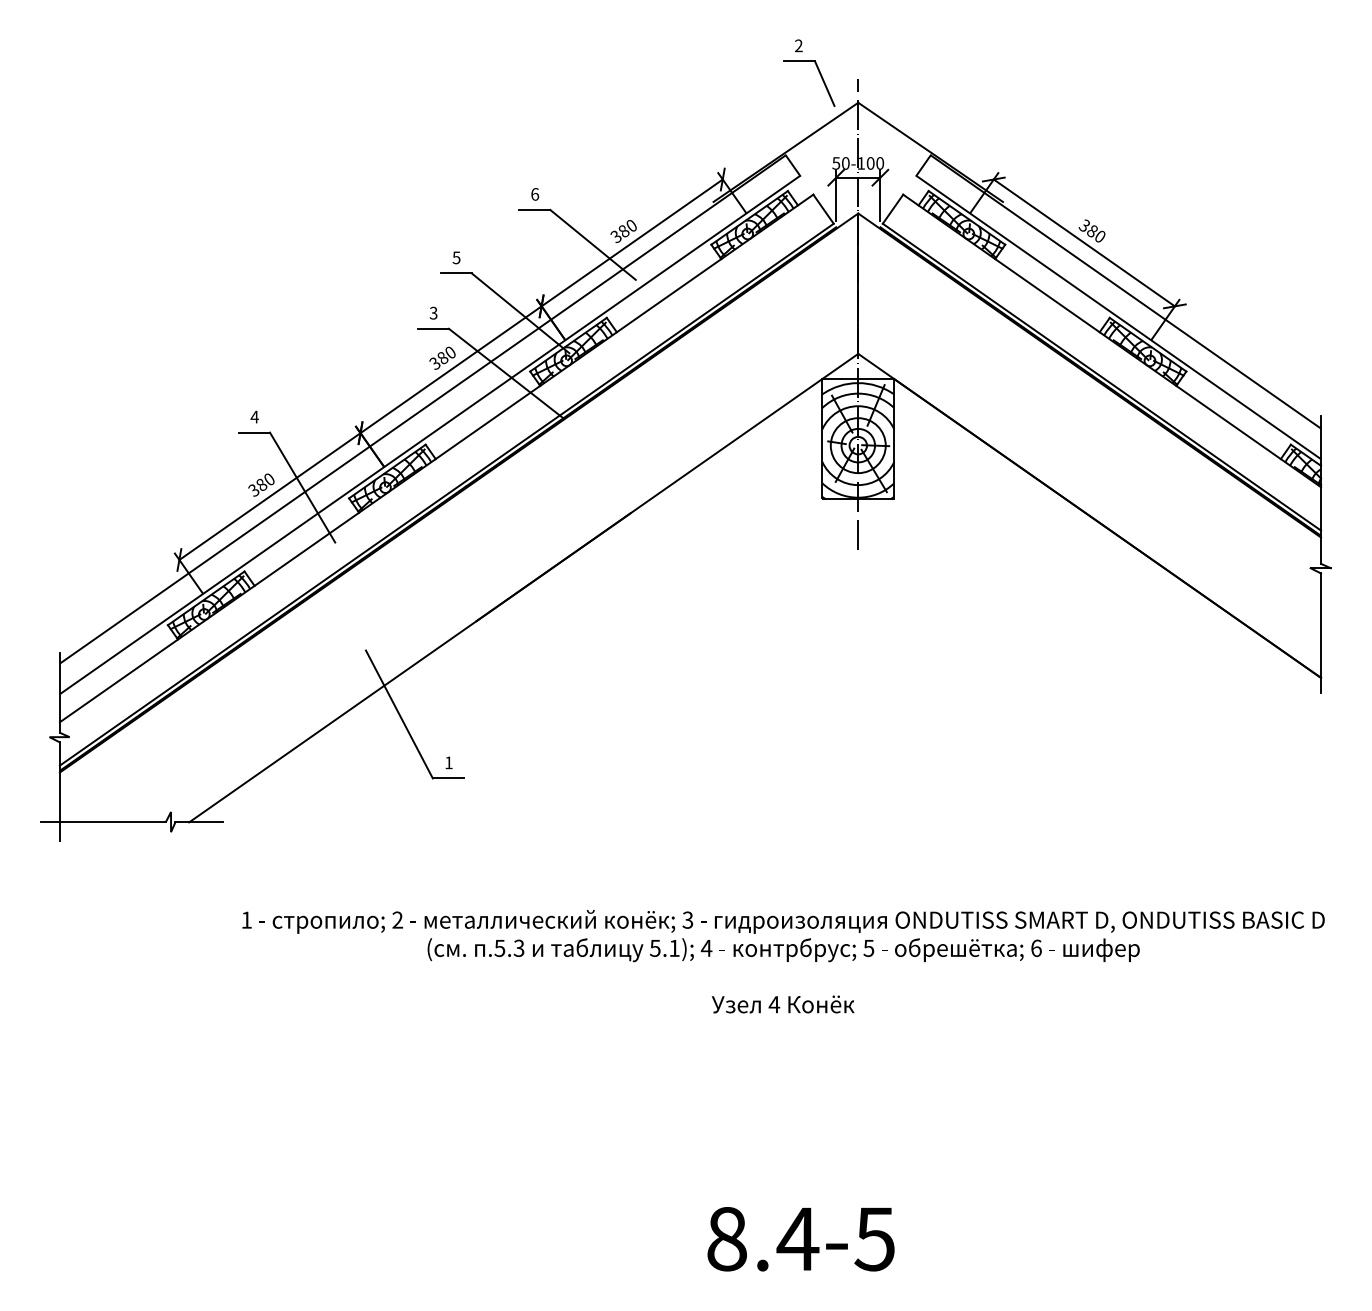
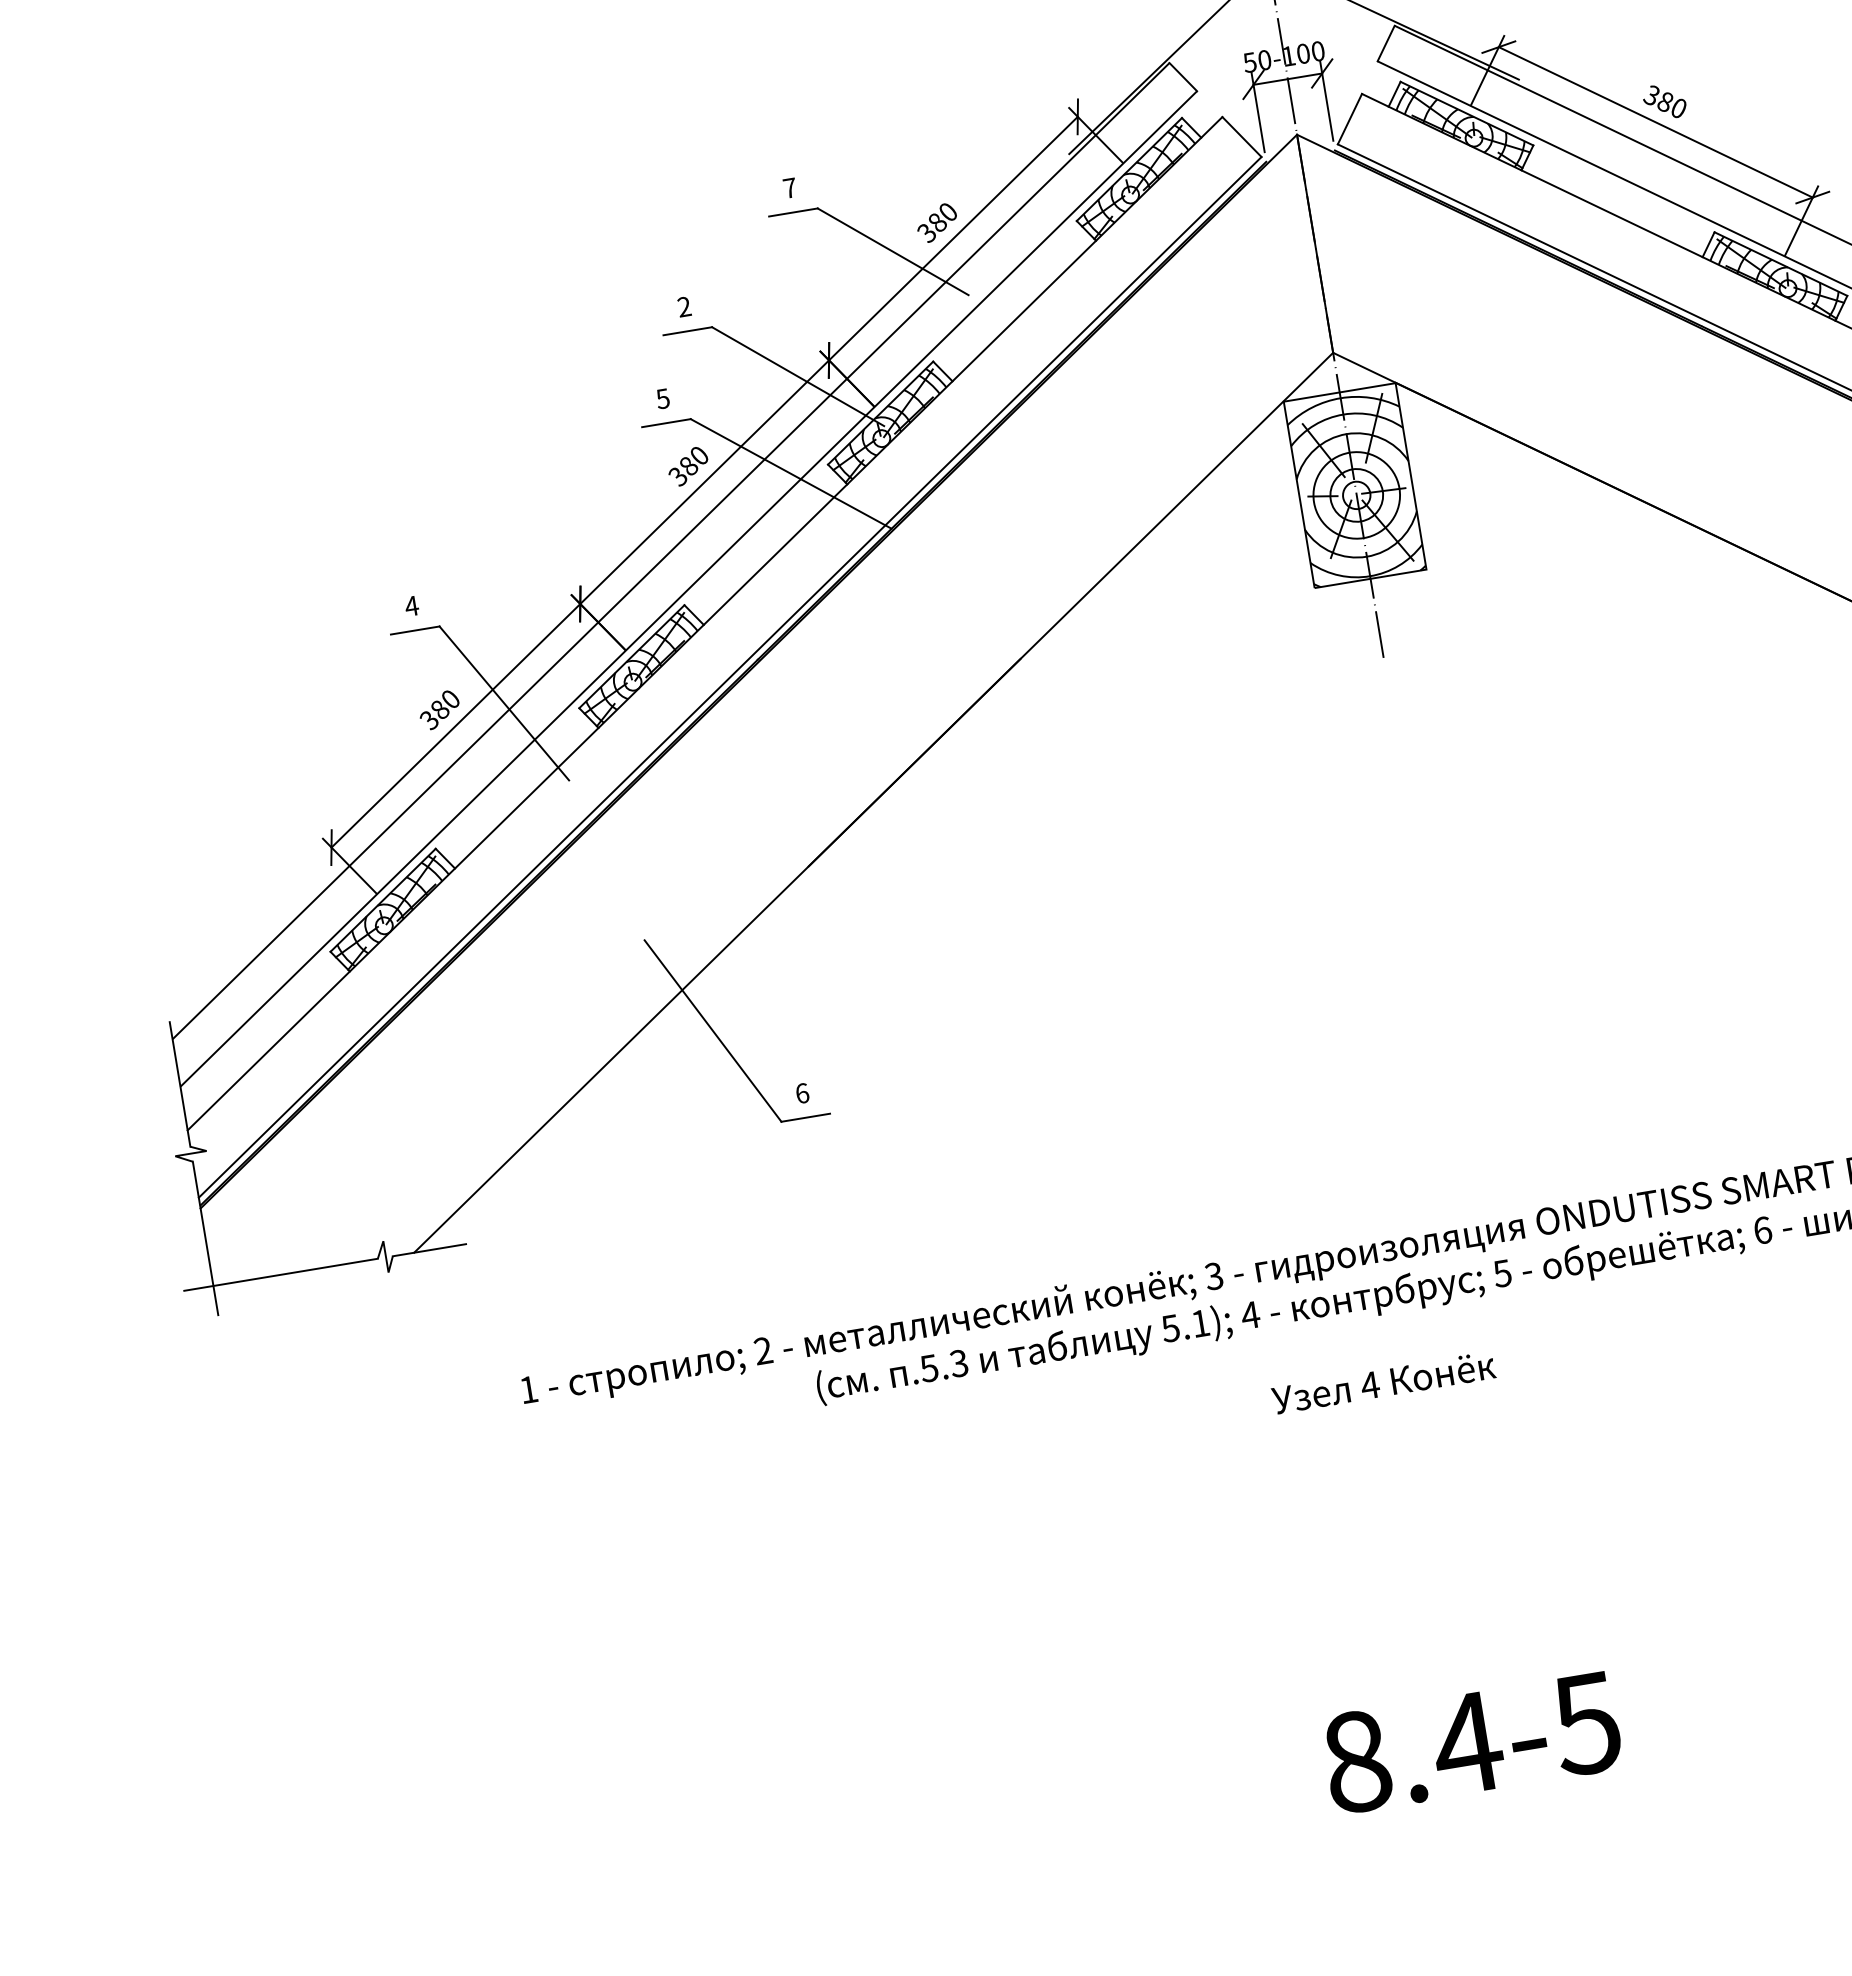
text: (535, 194) -> (790, 188), 6 -> 7
text: (456, 257) -> (684, 306), 5 -> 2
text: (433, 312) -> (662, 397), 3 -> 5
text: (448, 762) -> (801, 1092), 1 -> 6

